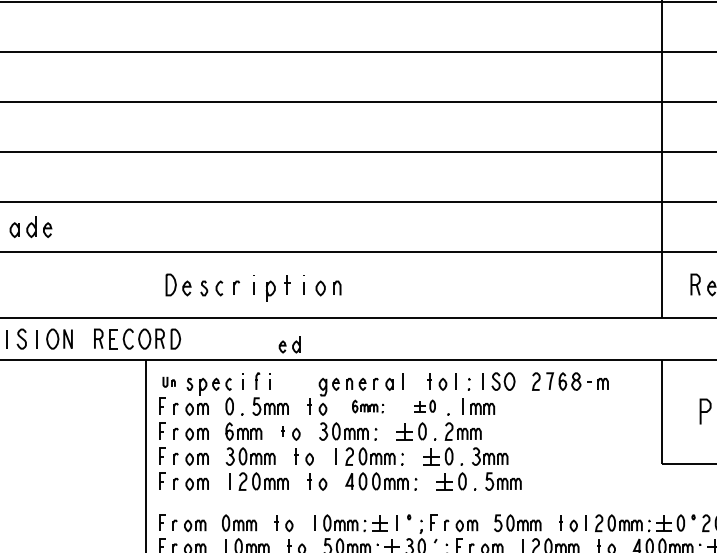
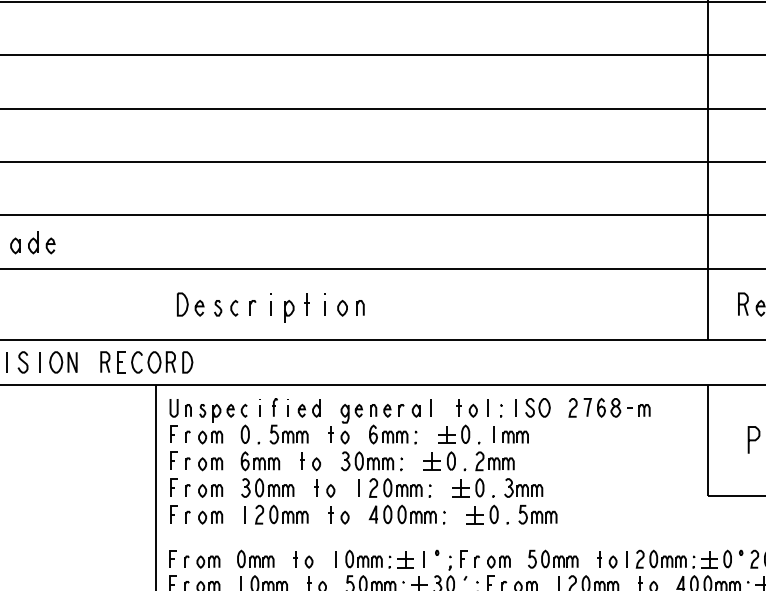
part: (288, 344) -> (308, 408), moved
part: (169, 382) -> (180, 408), size x1.67
part: (425, 405) -> (454, 433), size x1.43
part: (368, 406) -> (393, 434), size x1.43
part: (283, 430) -> (302, 460), size x1.43

